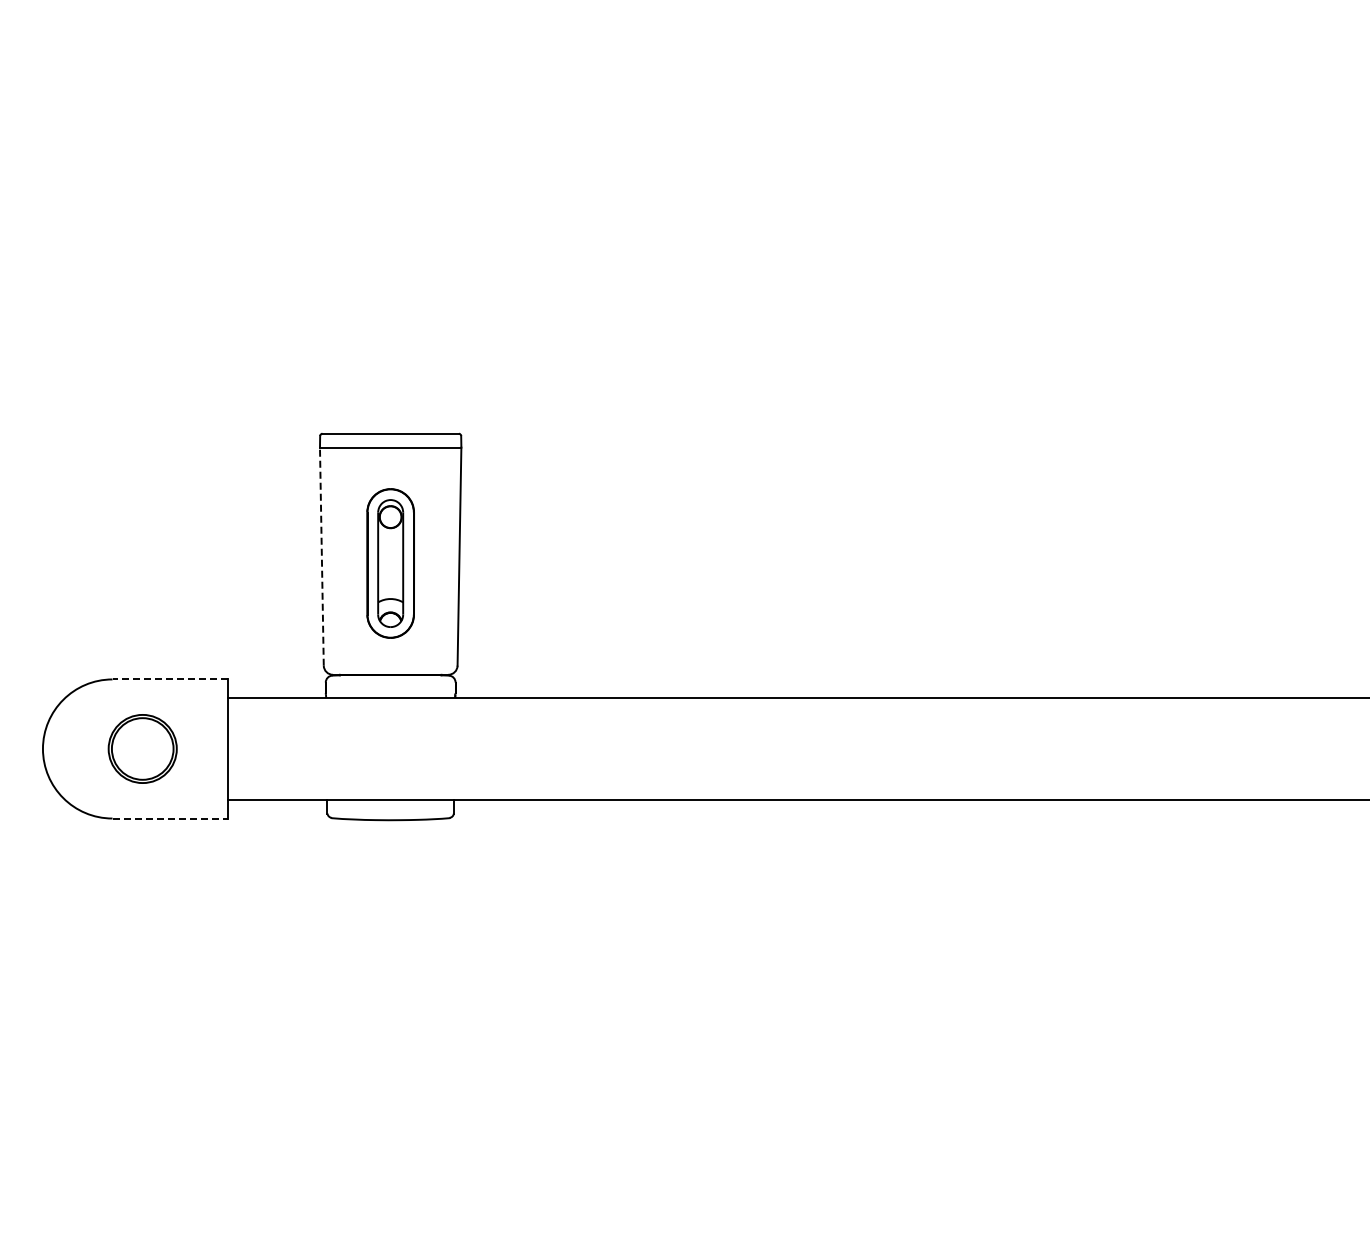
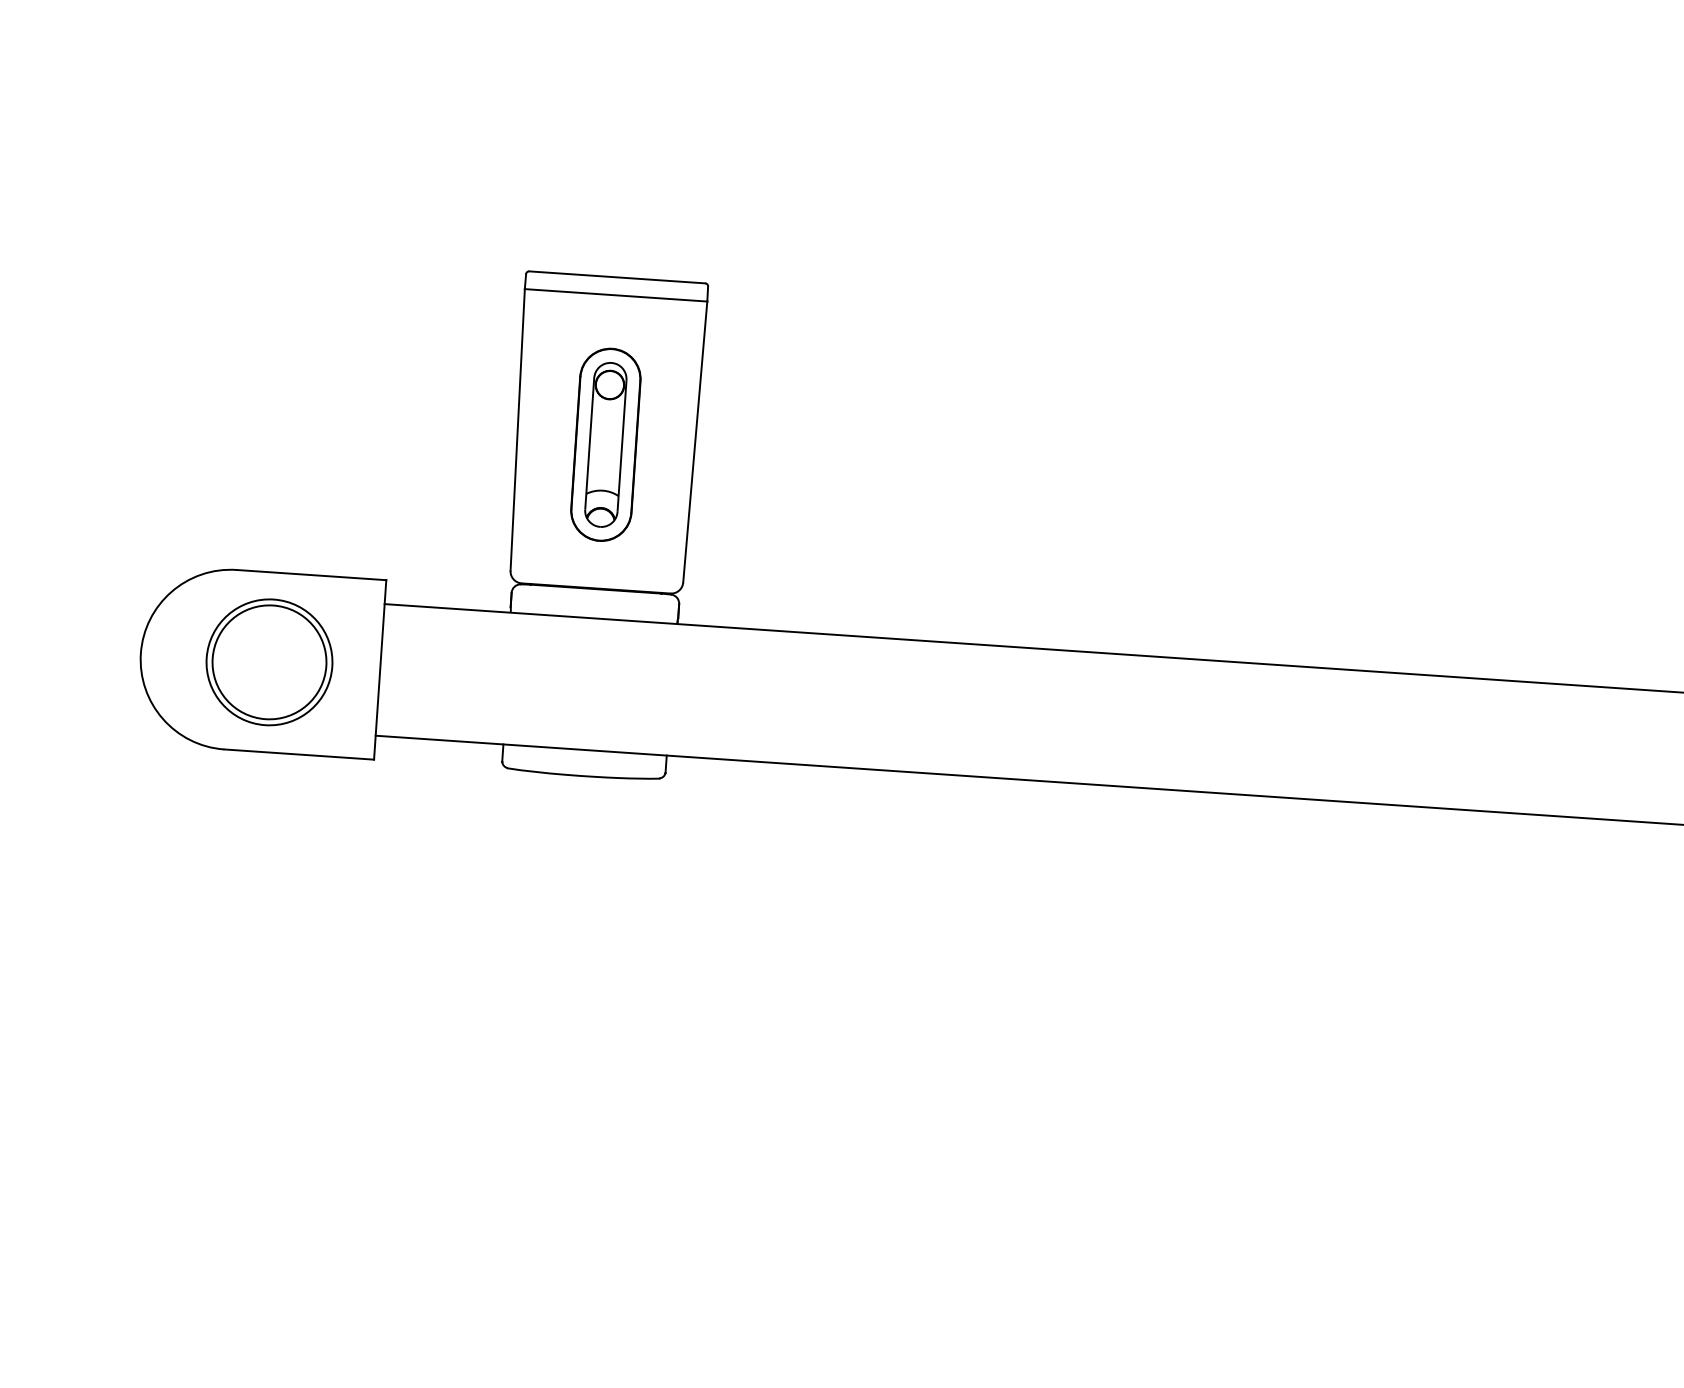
line: (321, 556) -> (517, 429), dashed -> solid
line: (170, 679) -> (311, 575), dashed -> solid
part: (142, 748) -> (269, 661), size x1.43
line: (170, 818) -> (299, 754), dashed -> solid

